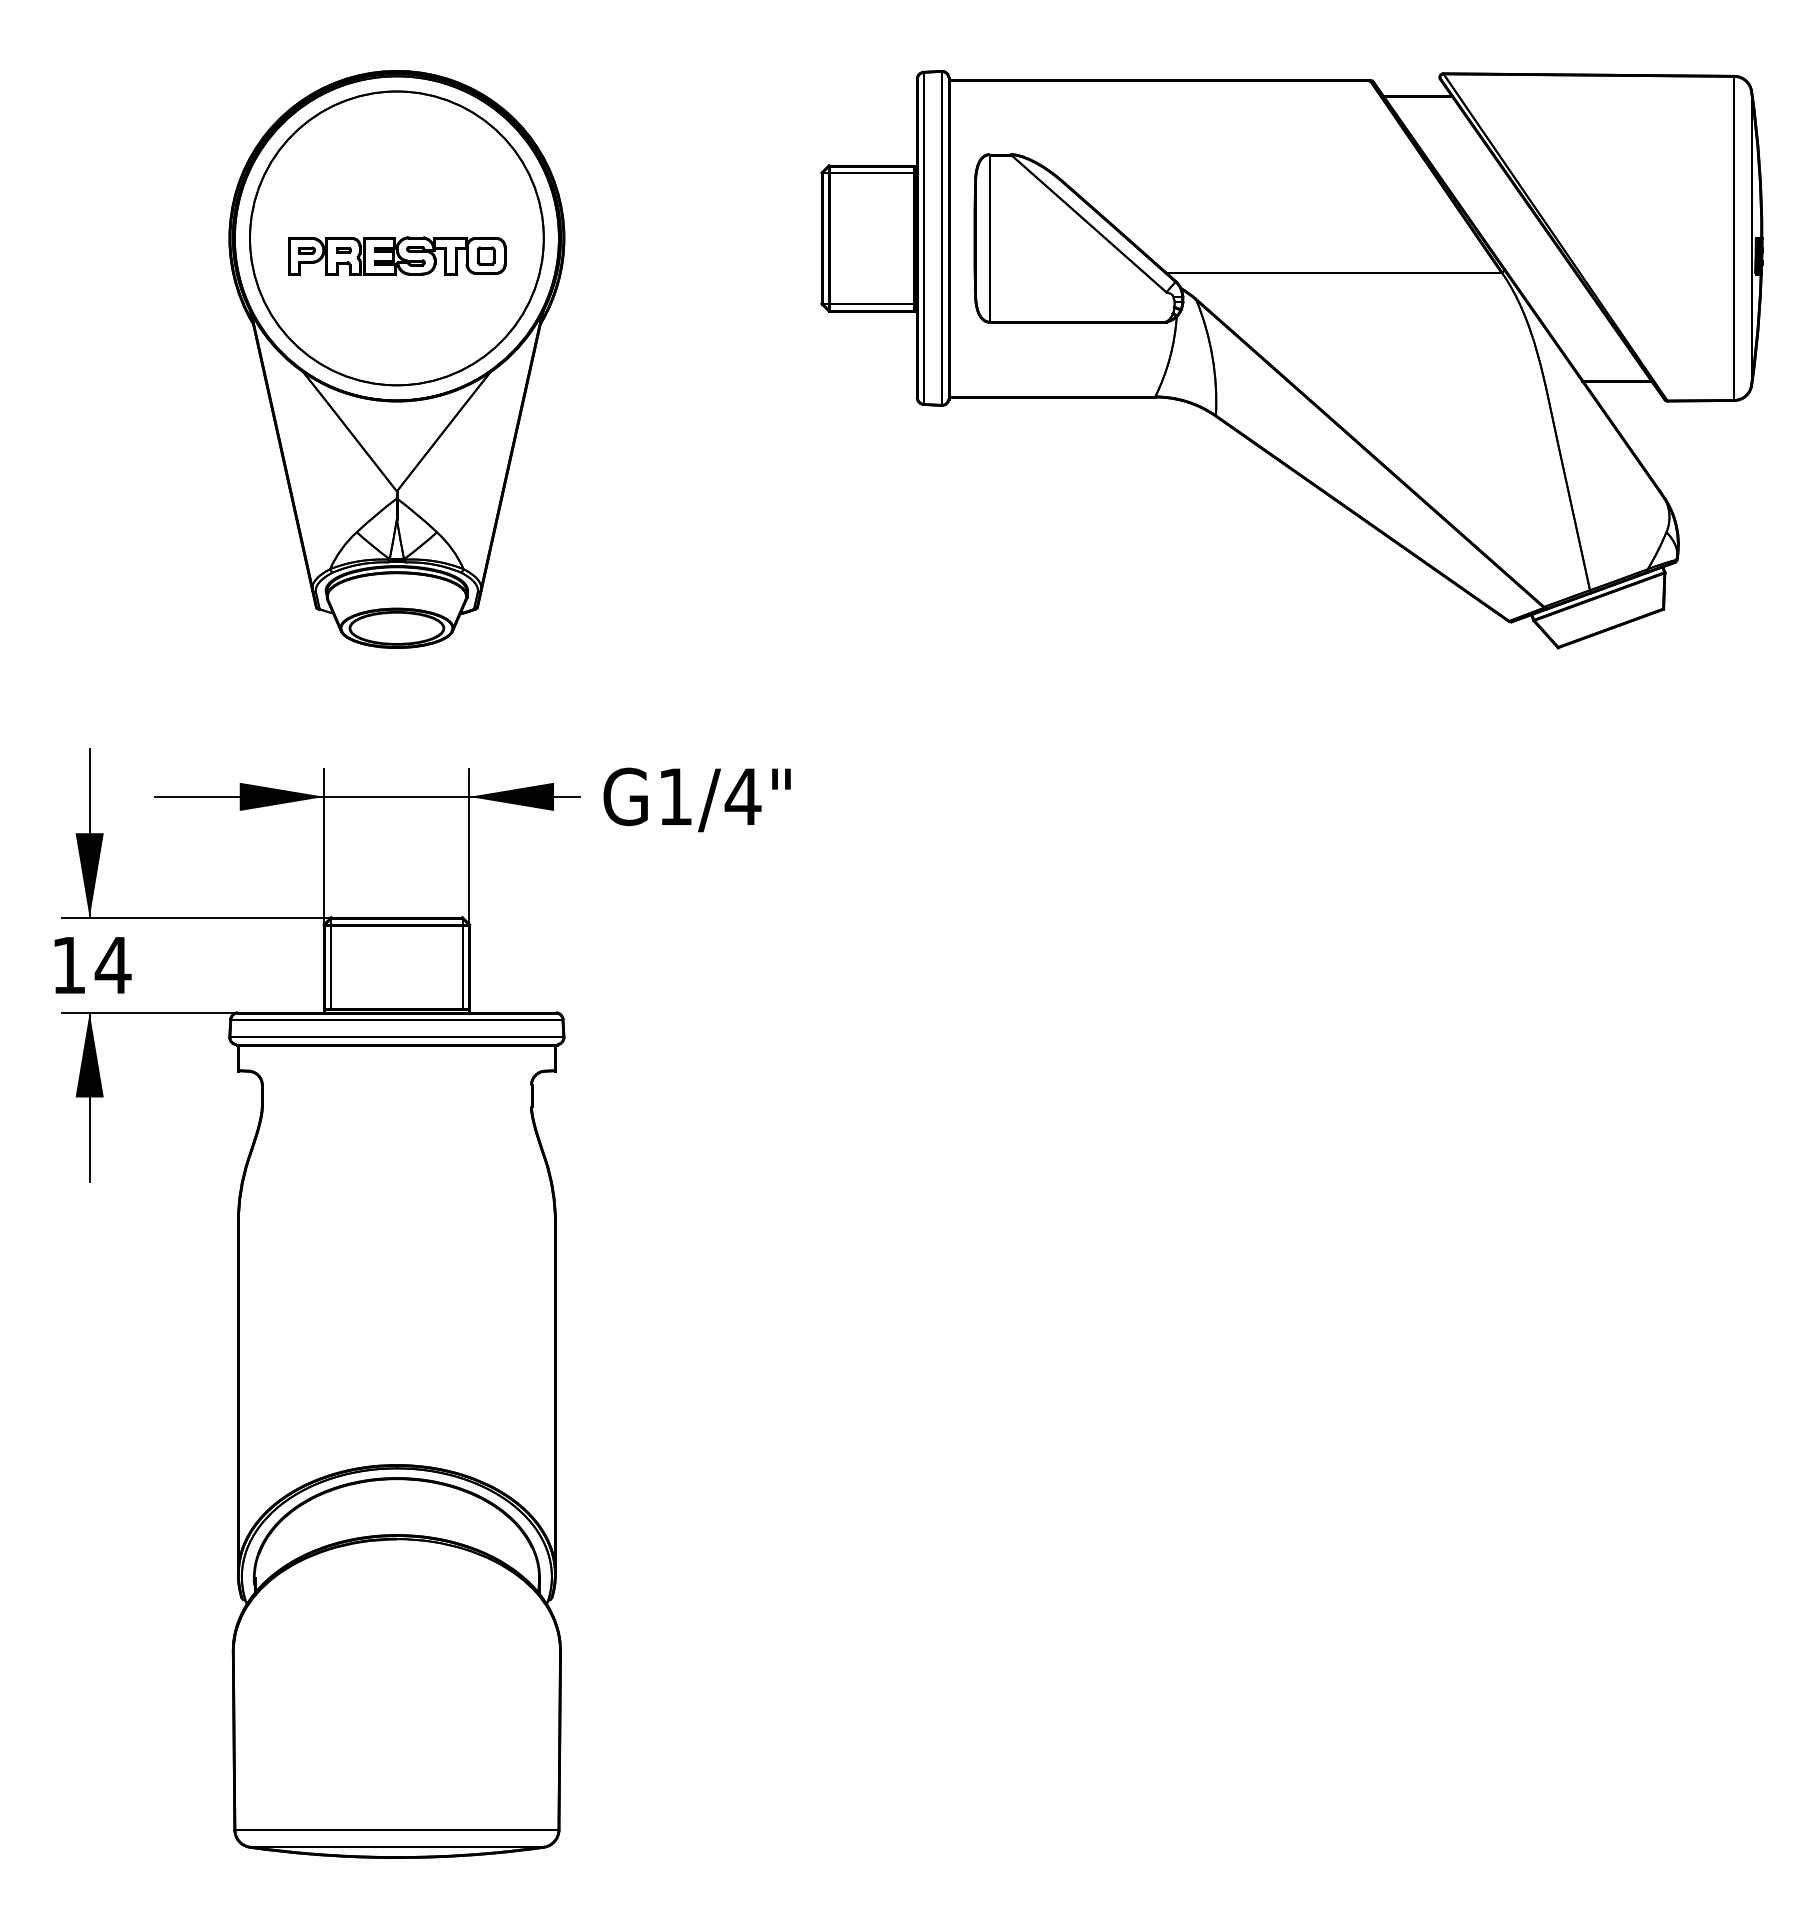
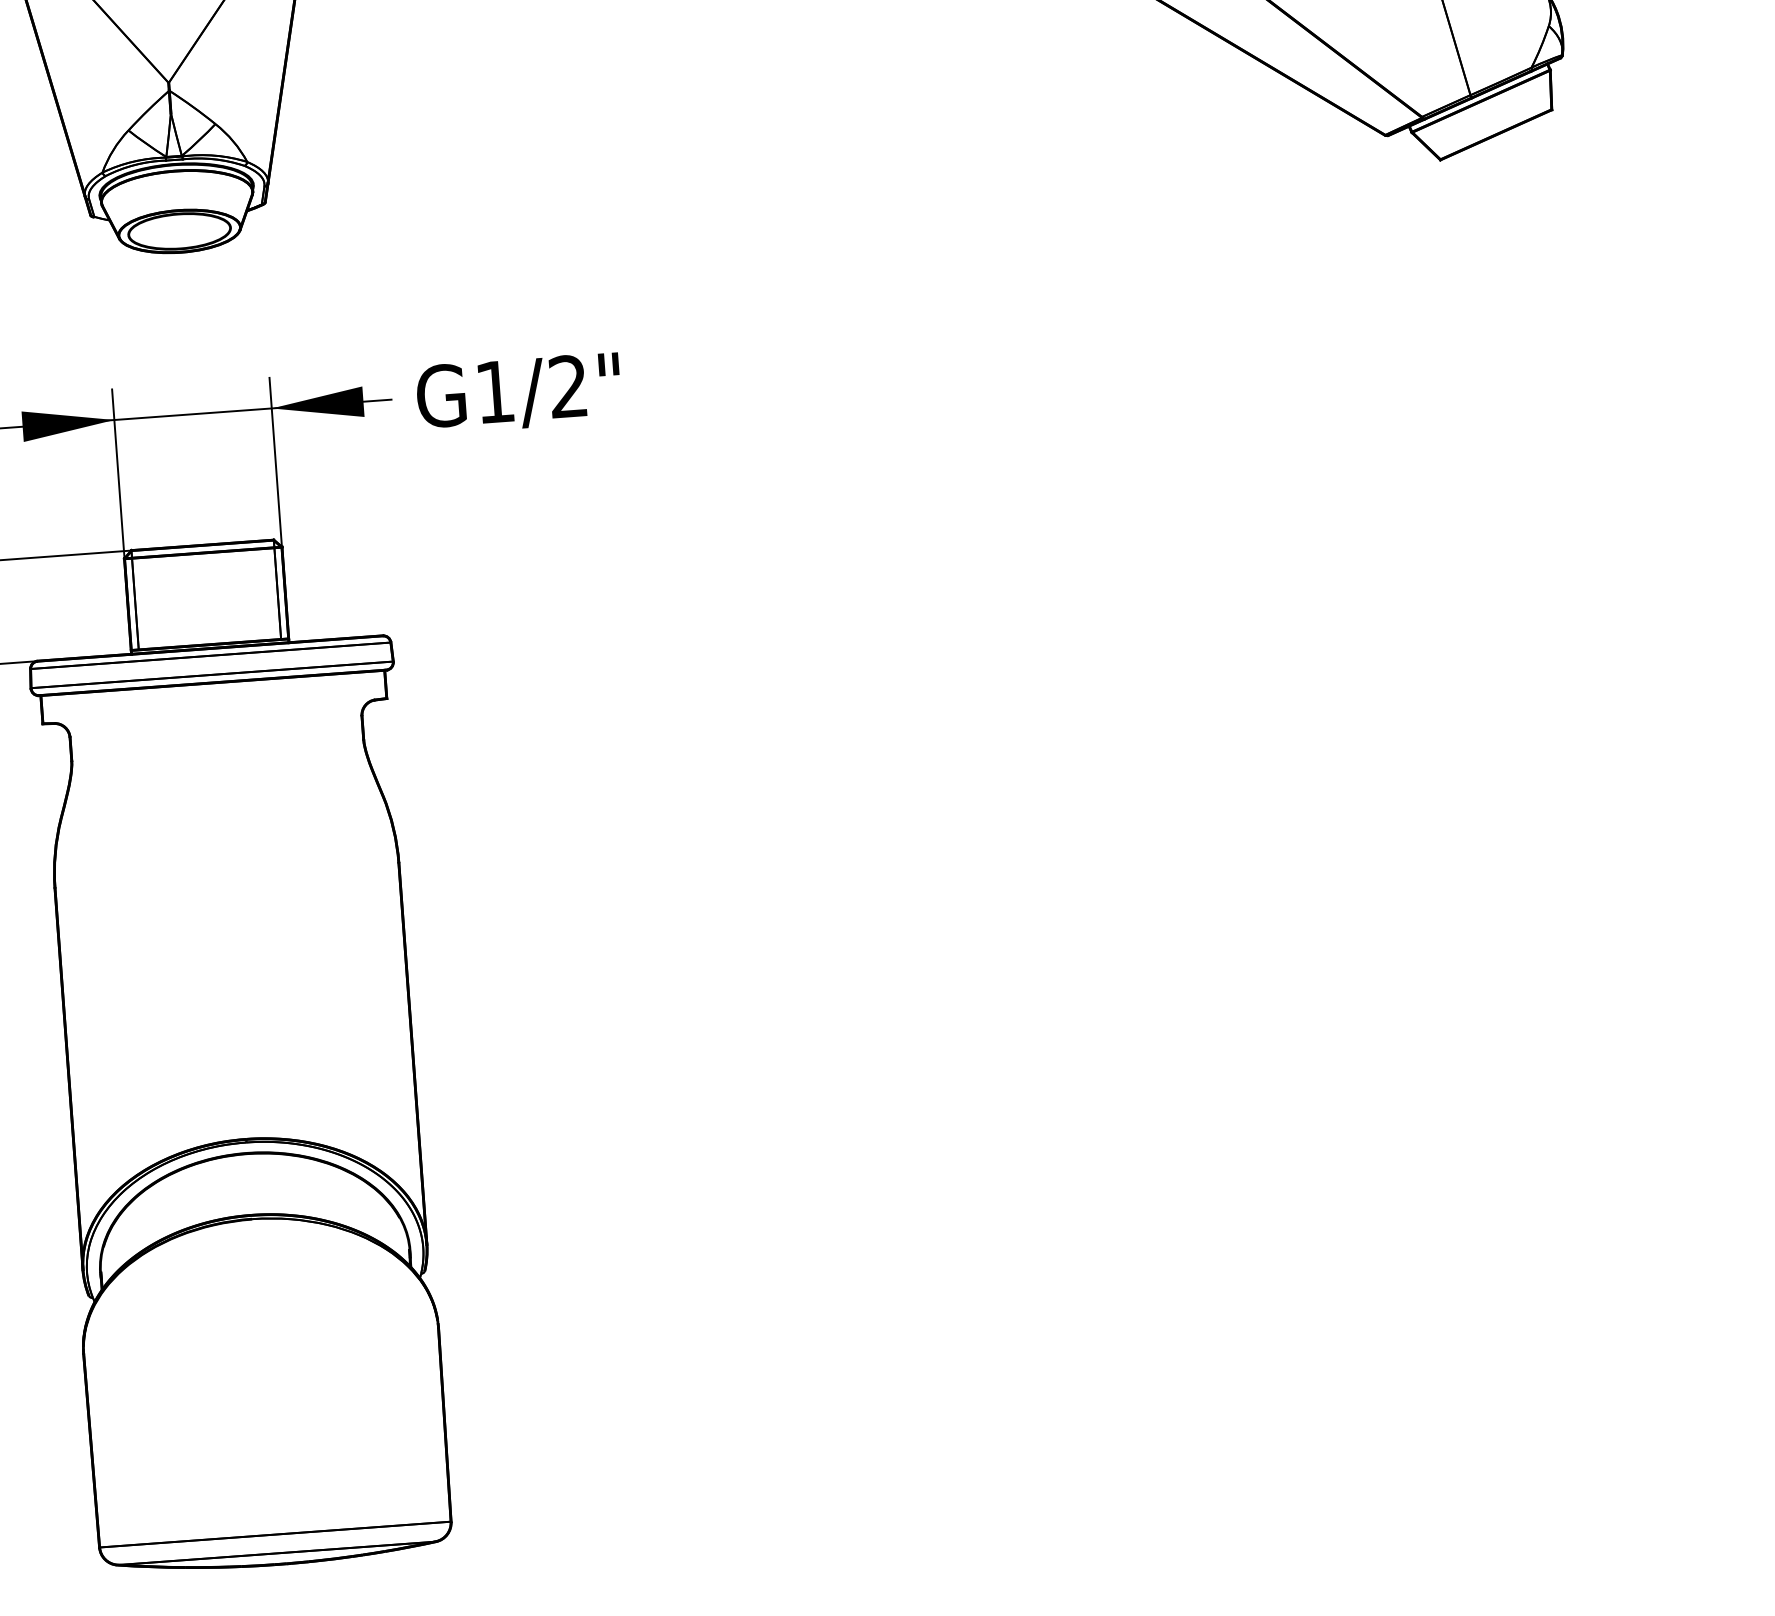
text: (742, 795) -> (567, 385), G1/4" -> G1/2"

